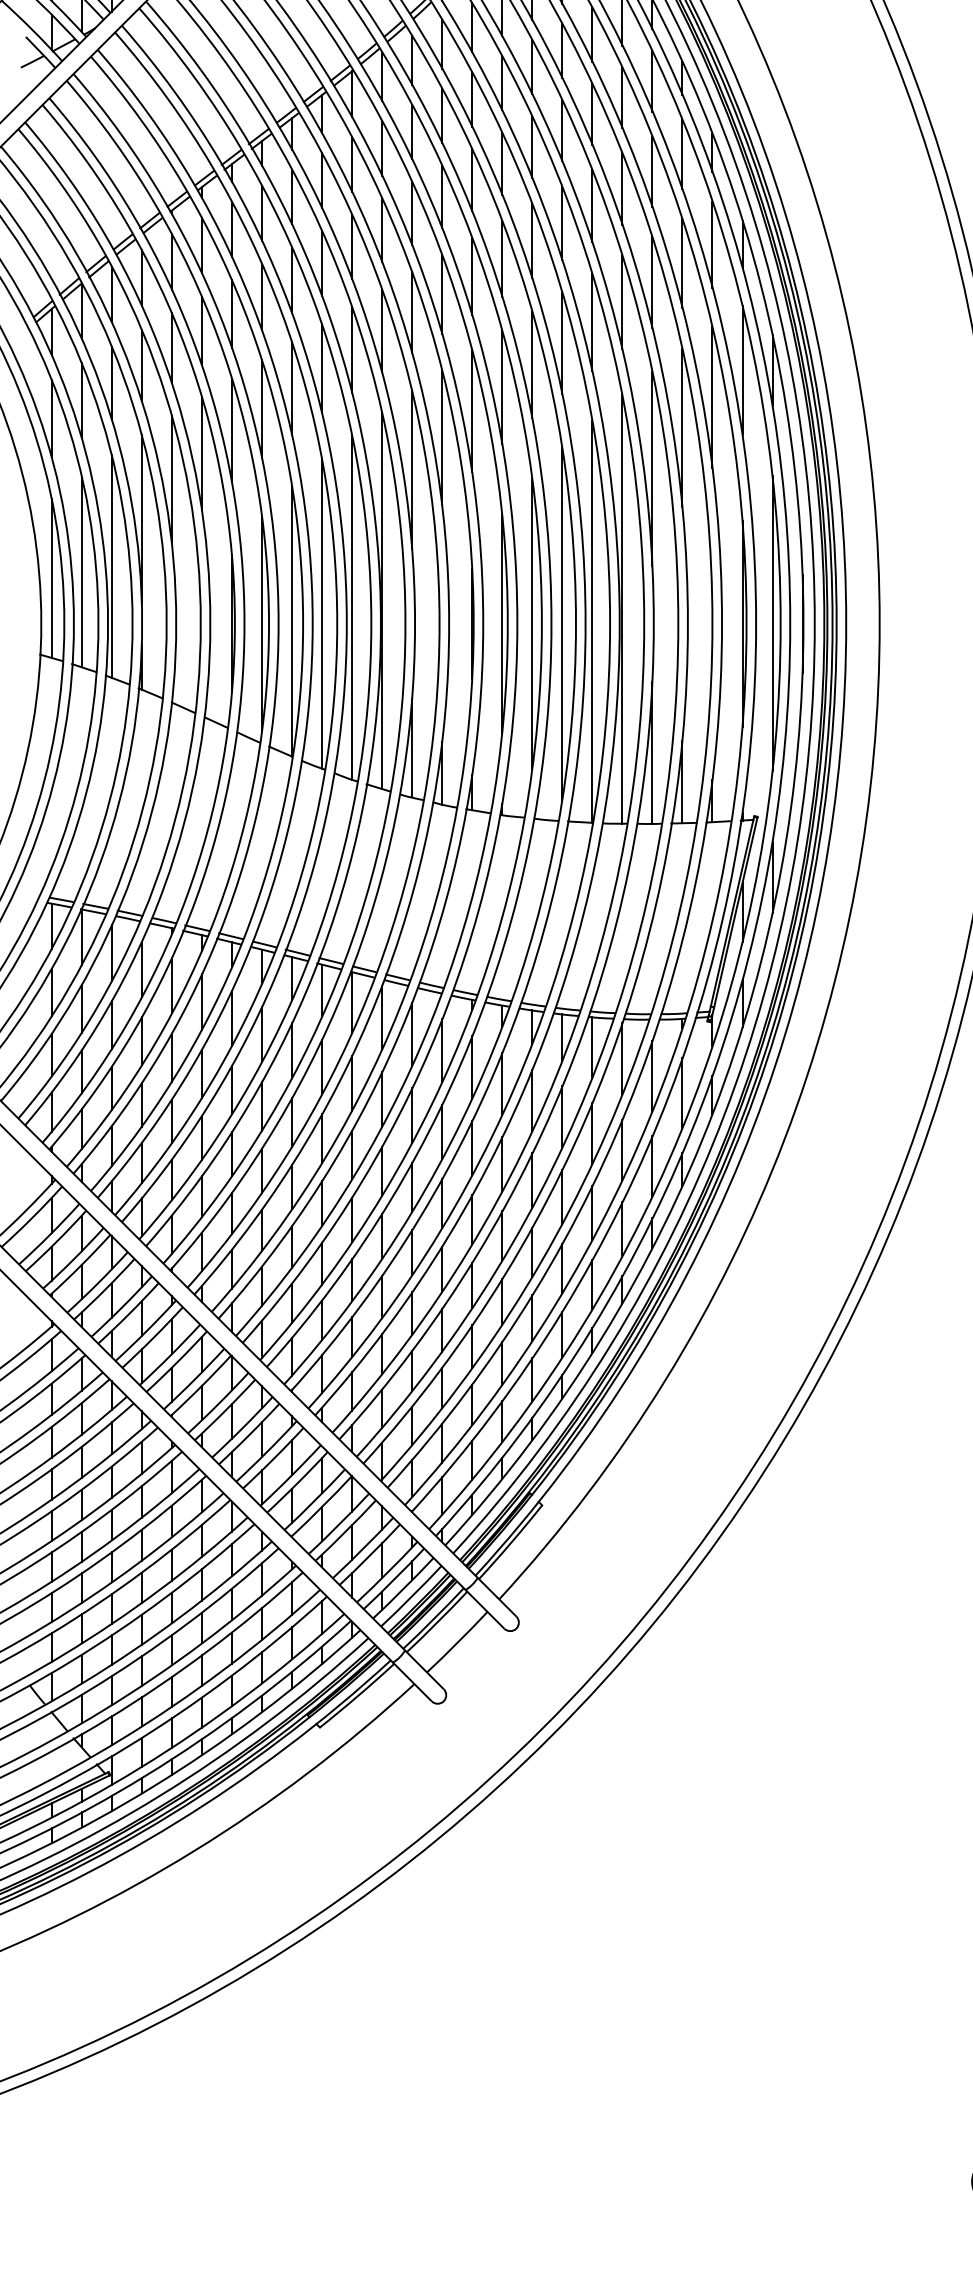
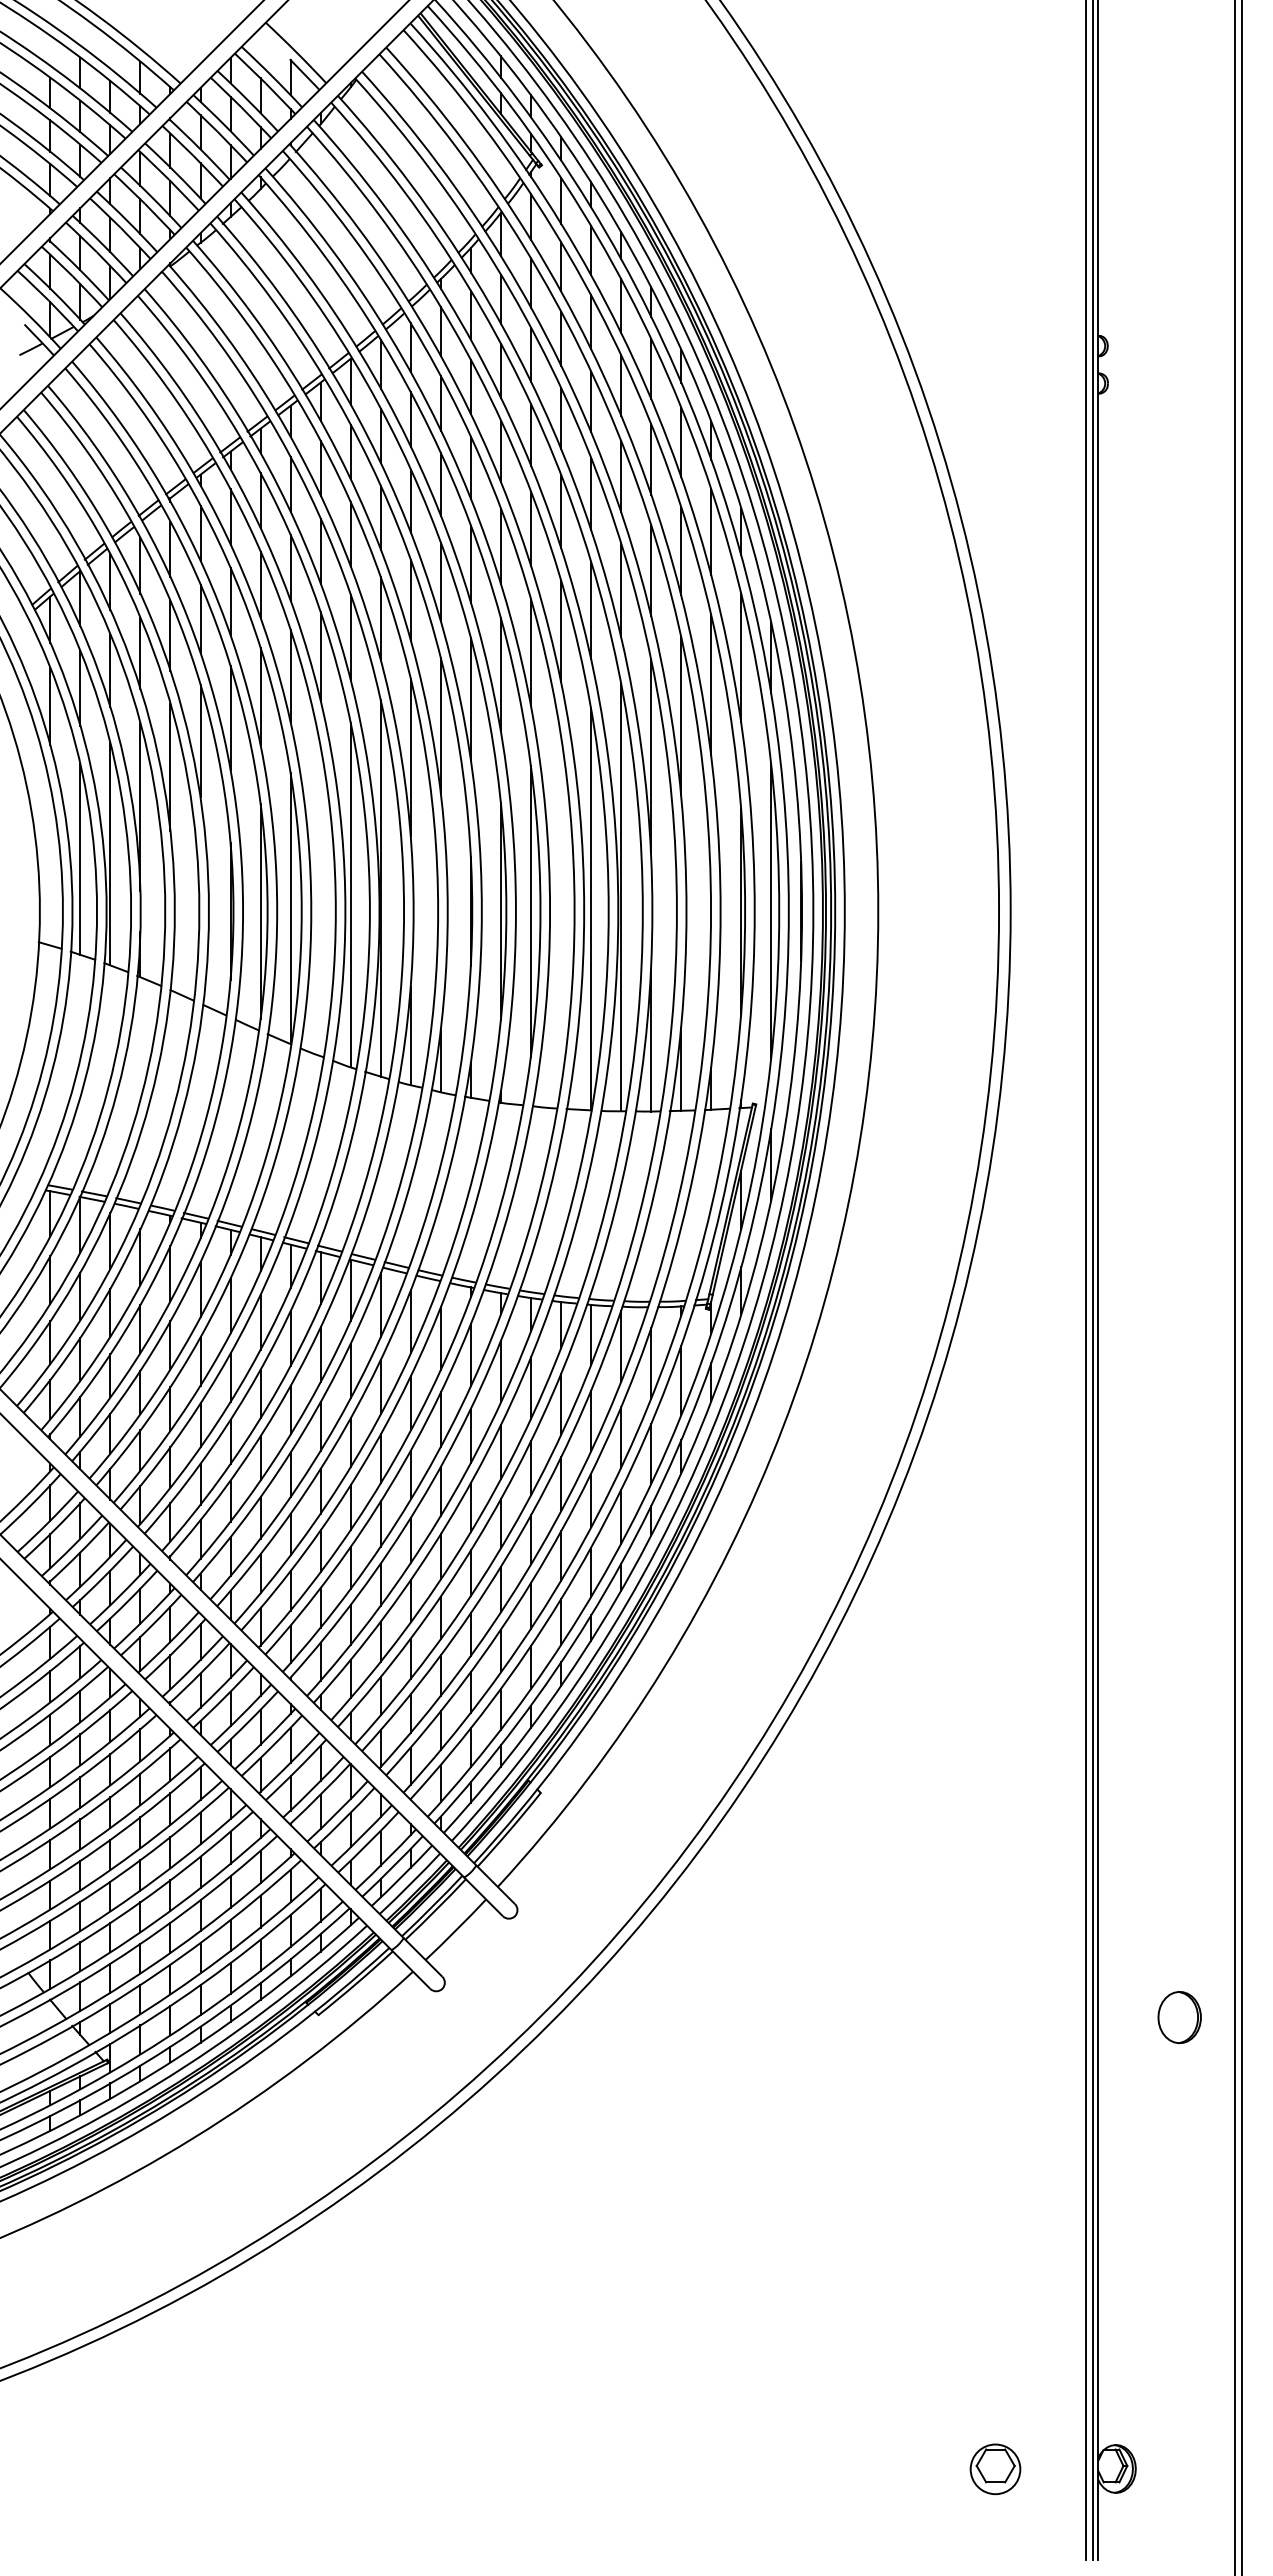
line: (51, 577) -> (50, 865), removed
line: (321, 613) -> (320, 901), removed
line: (561, 623) -> (560, 911), removed

